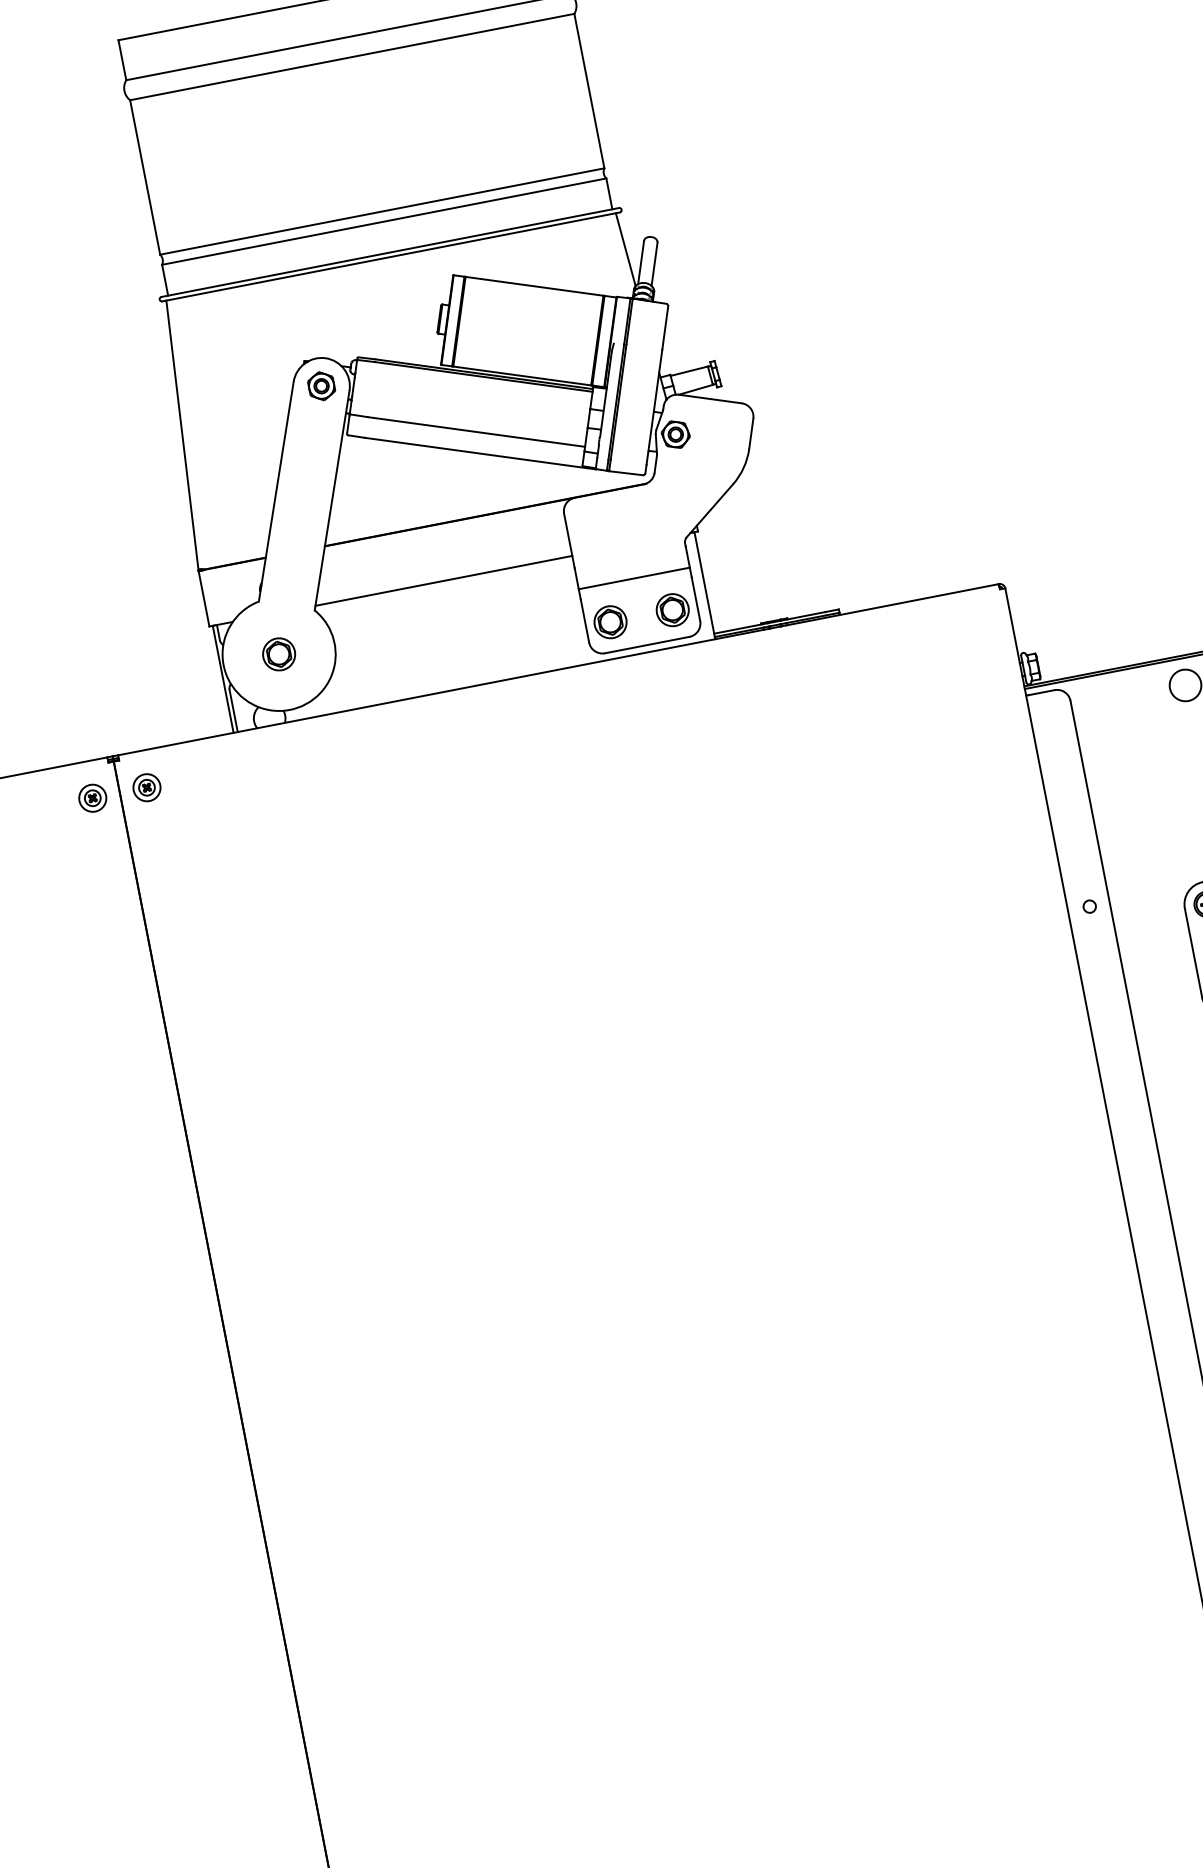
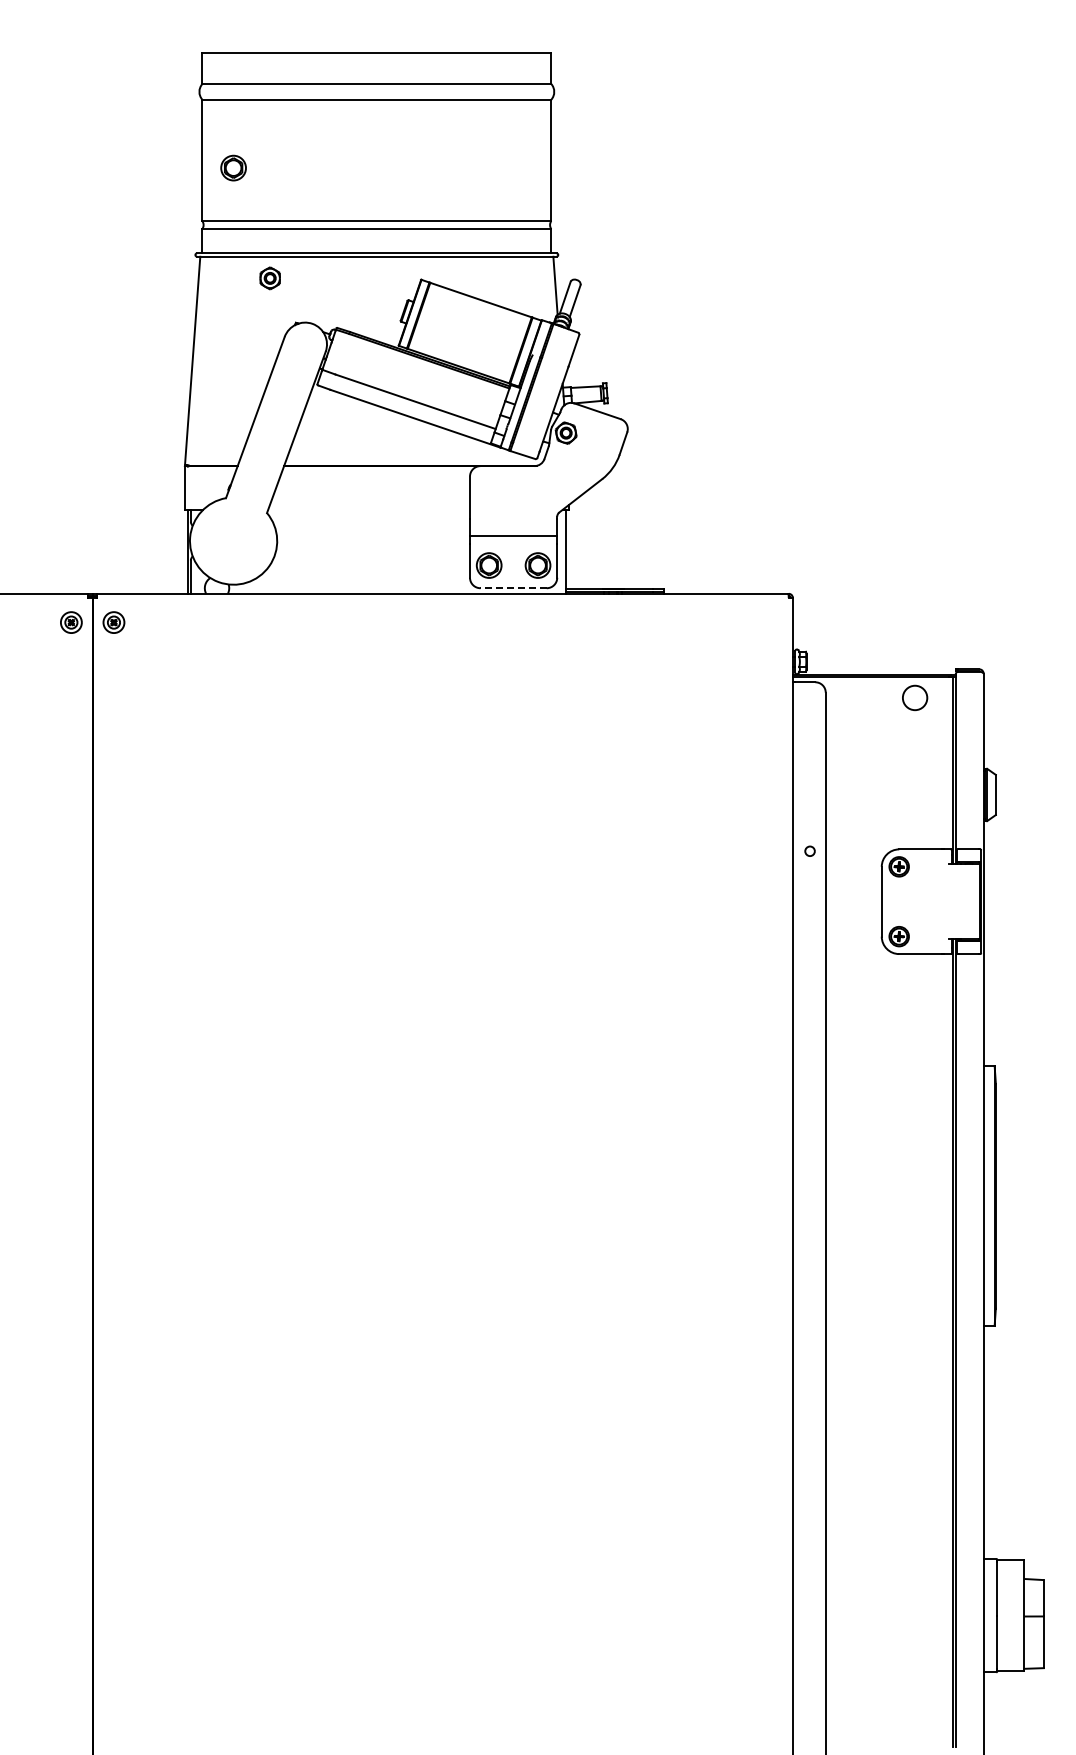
part: (320, 386) -> (269, 278), moved
line: (444, 580) -> (369, 509), removed
line: (647, 645) -> (513, 588), solid -> dashed
part: (278, 653) -> (233, 167), moved

